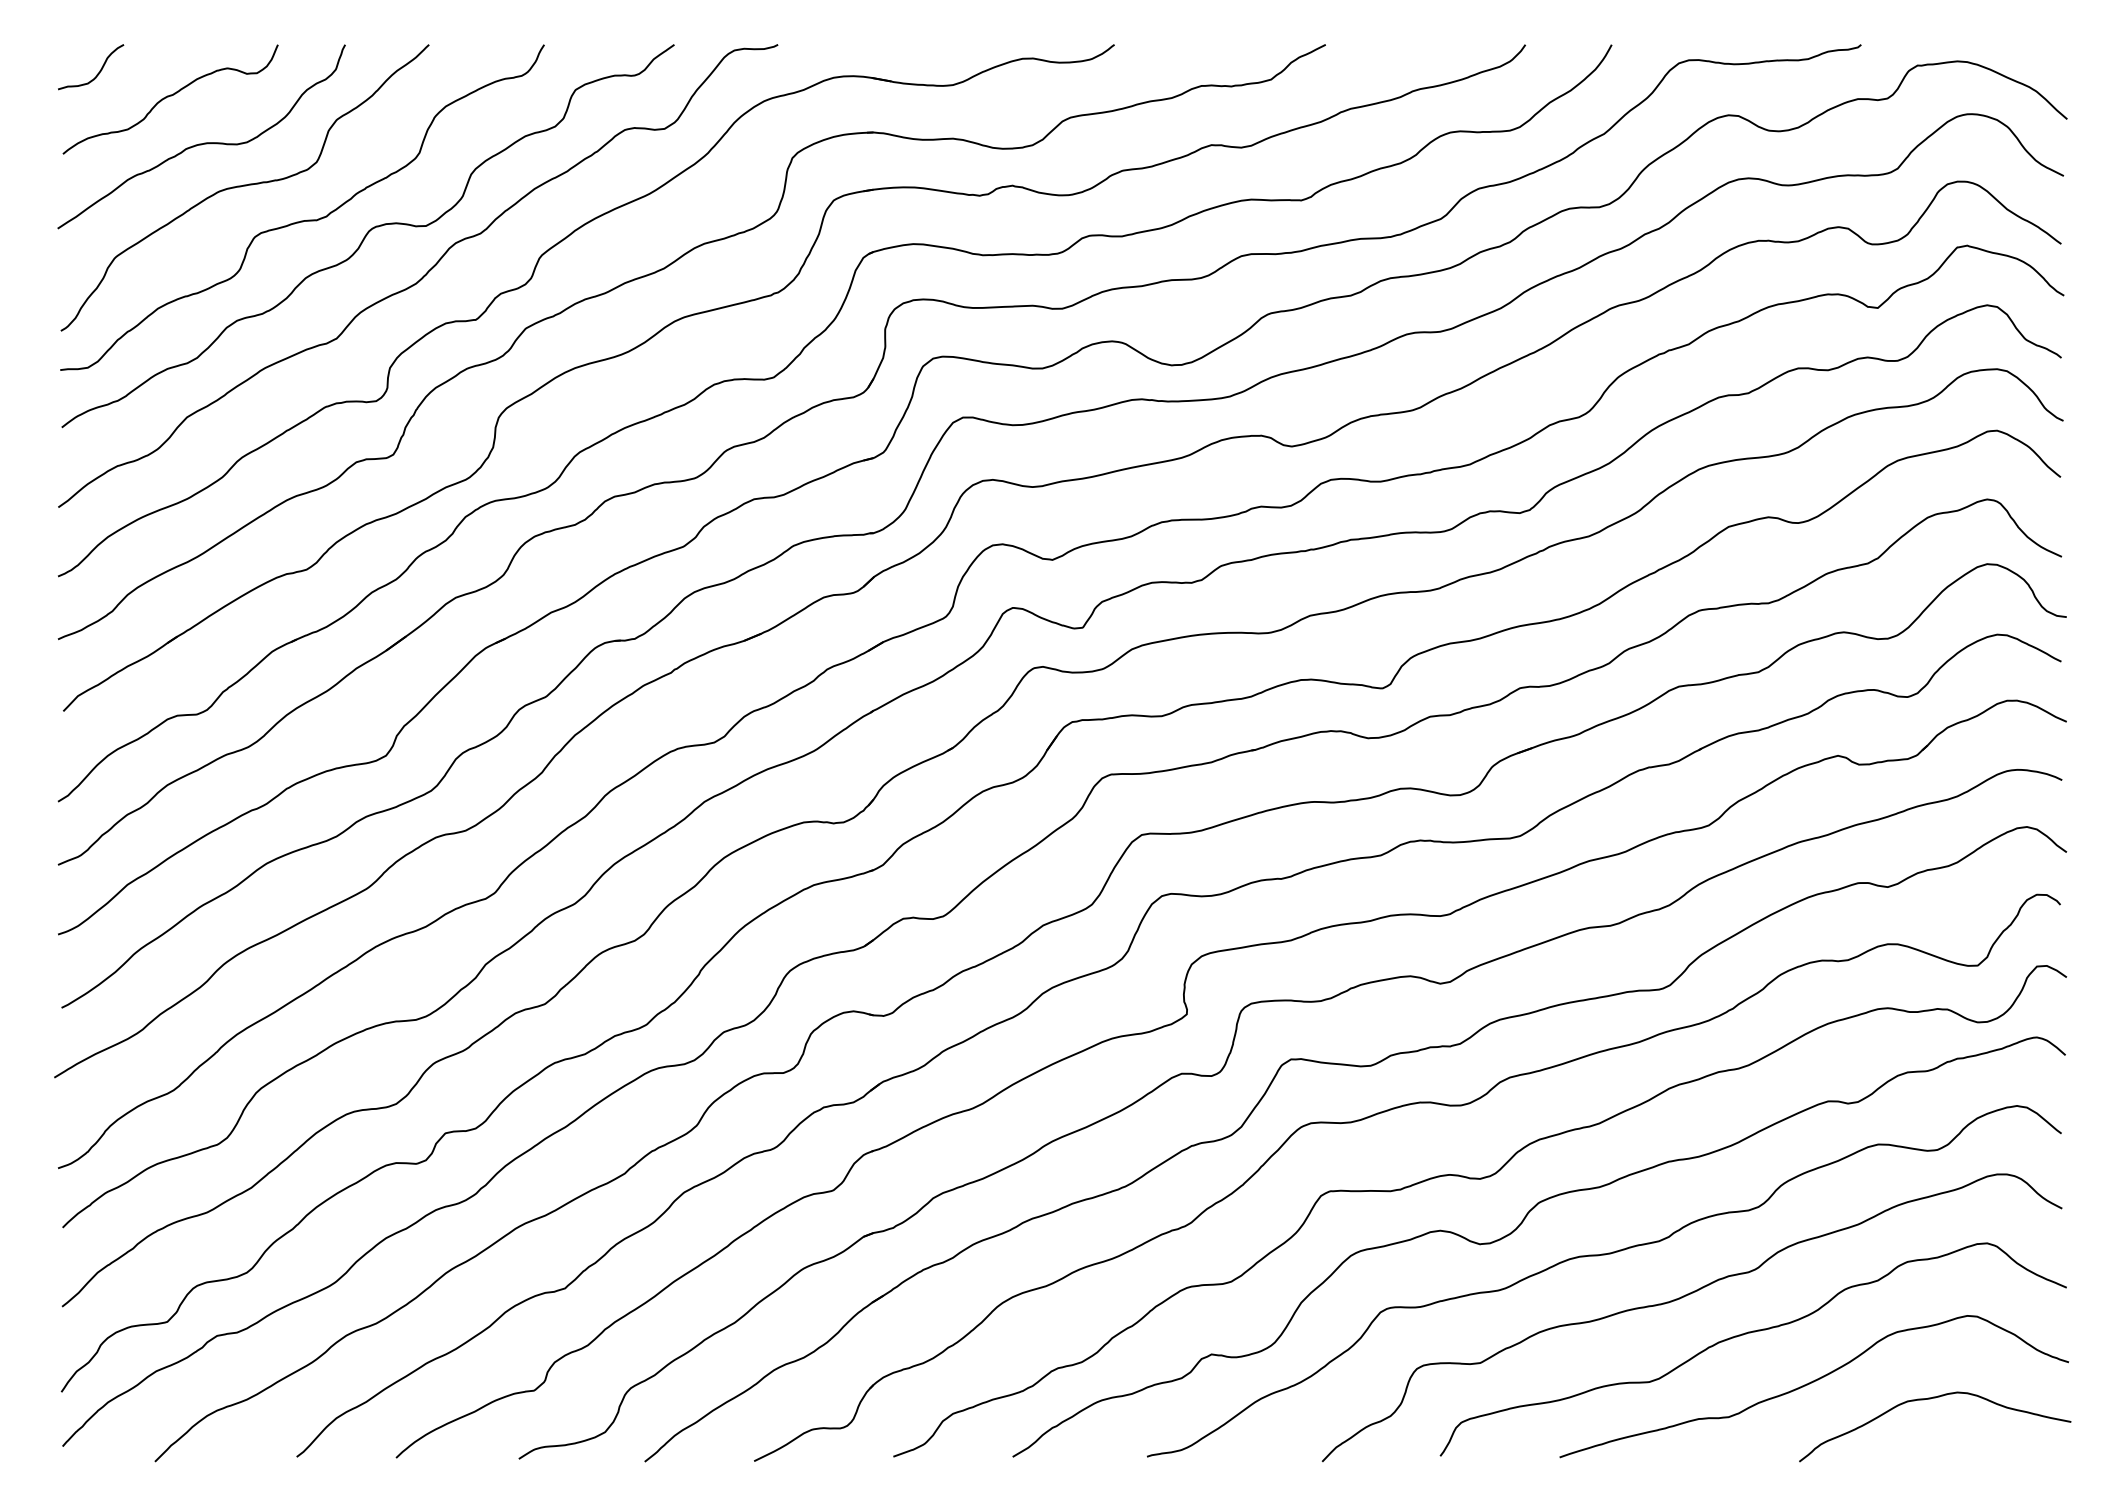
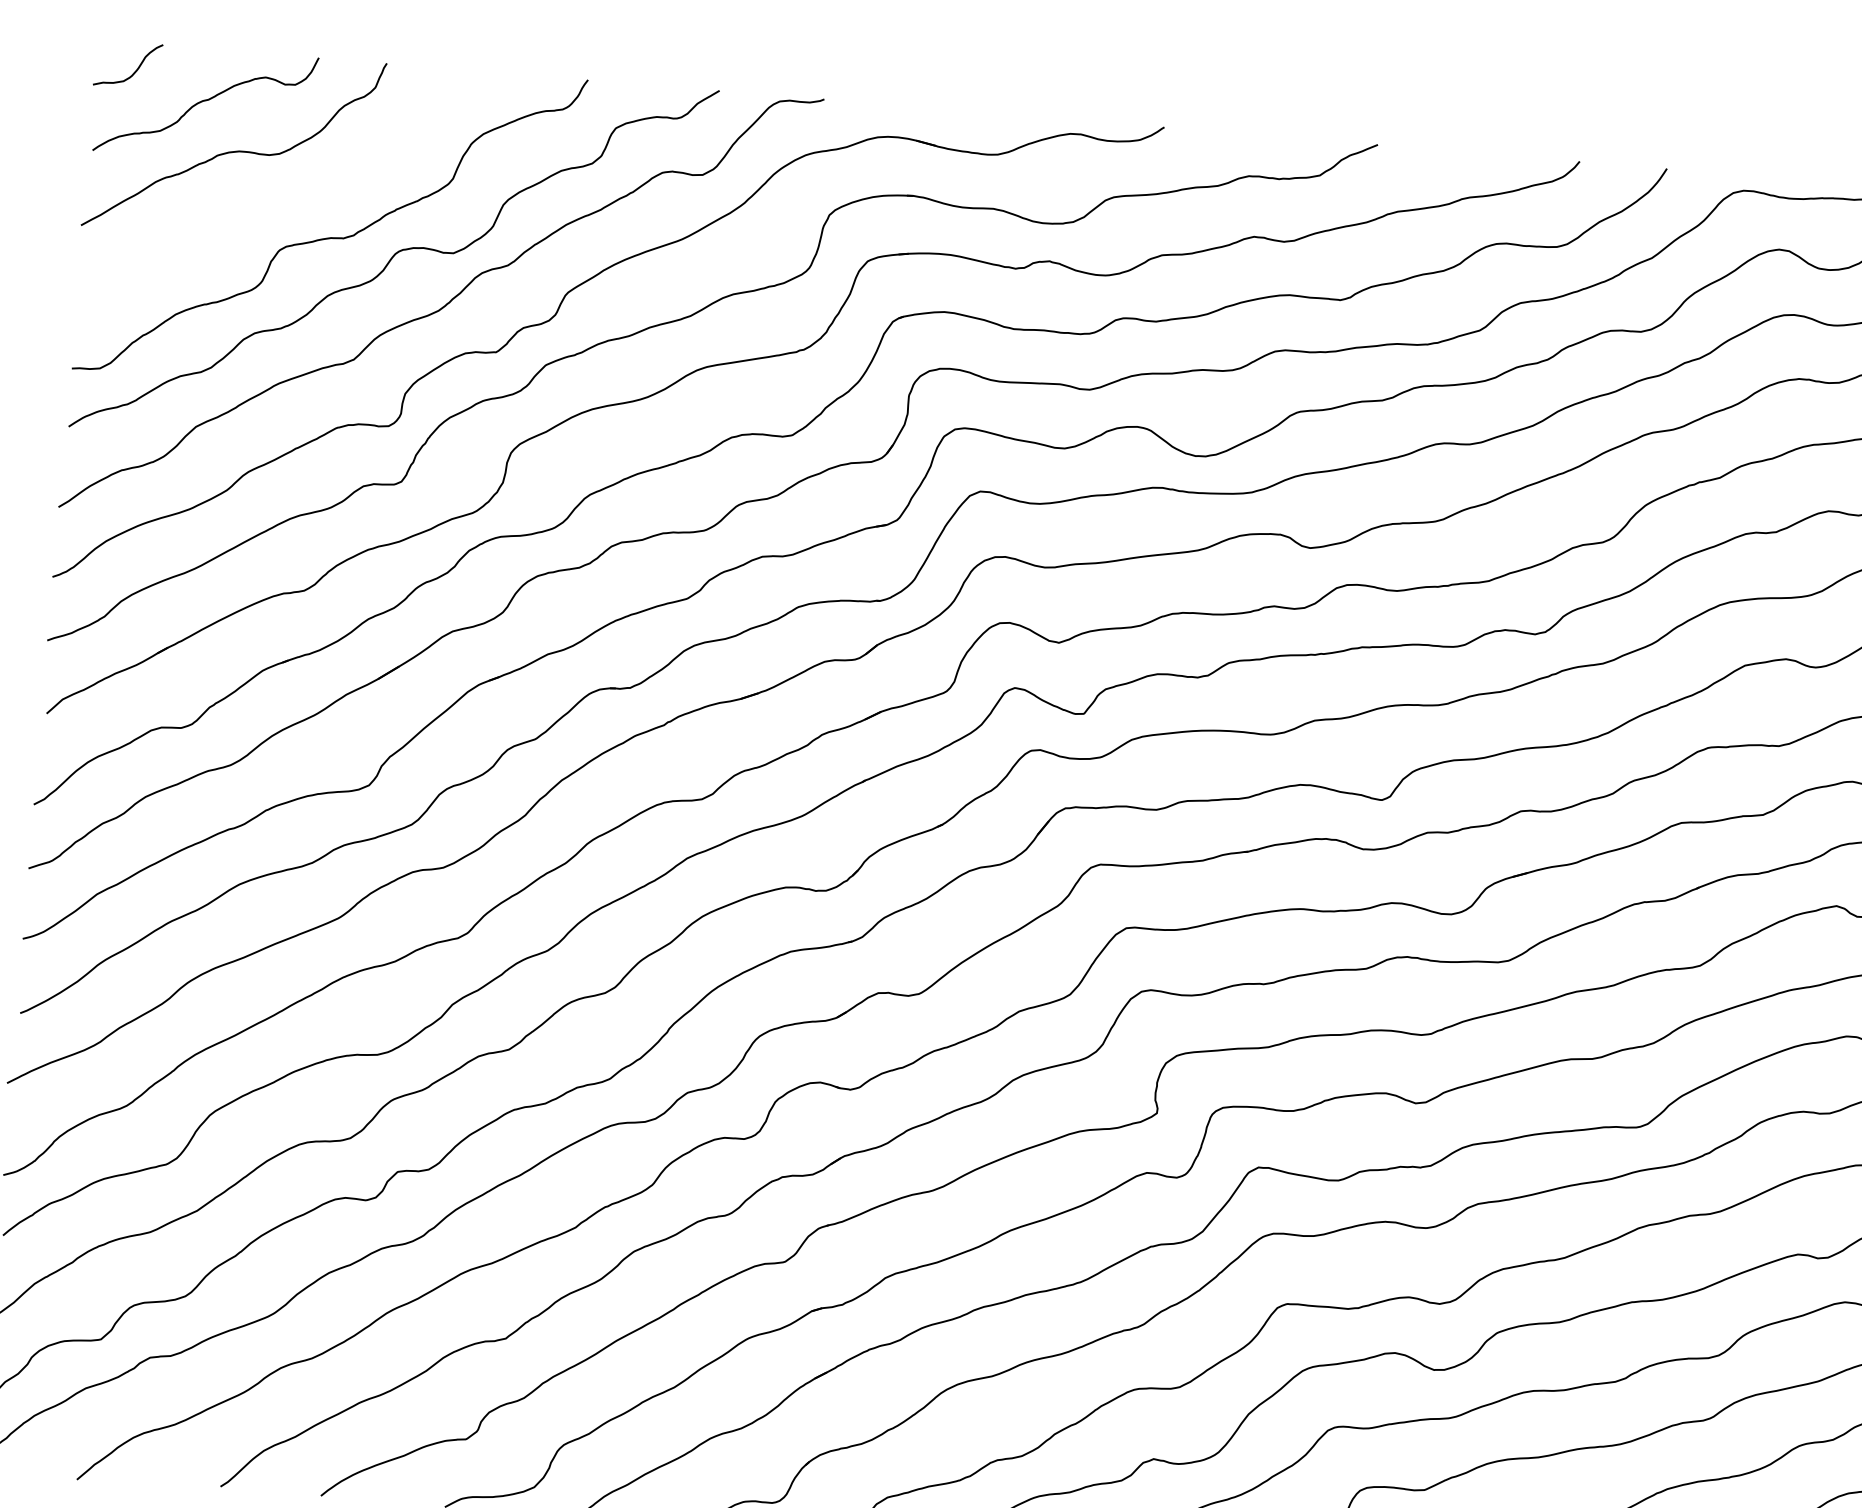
curve: (244, 186) -> (273, 198), removed

